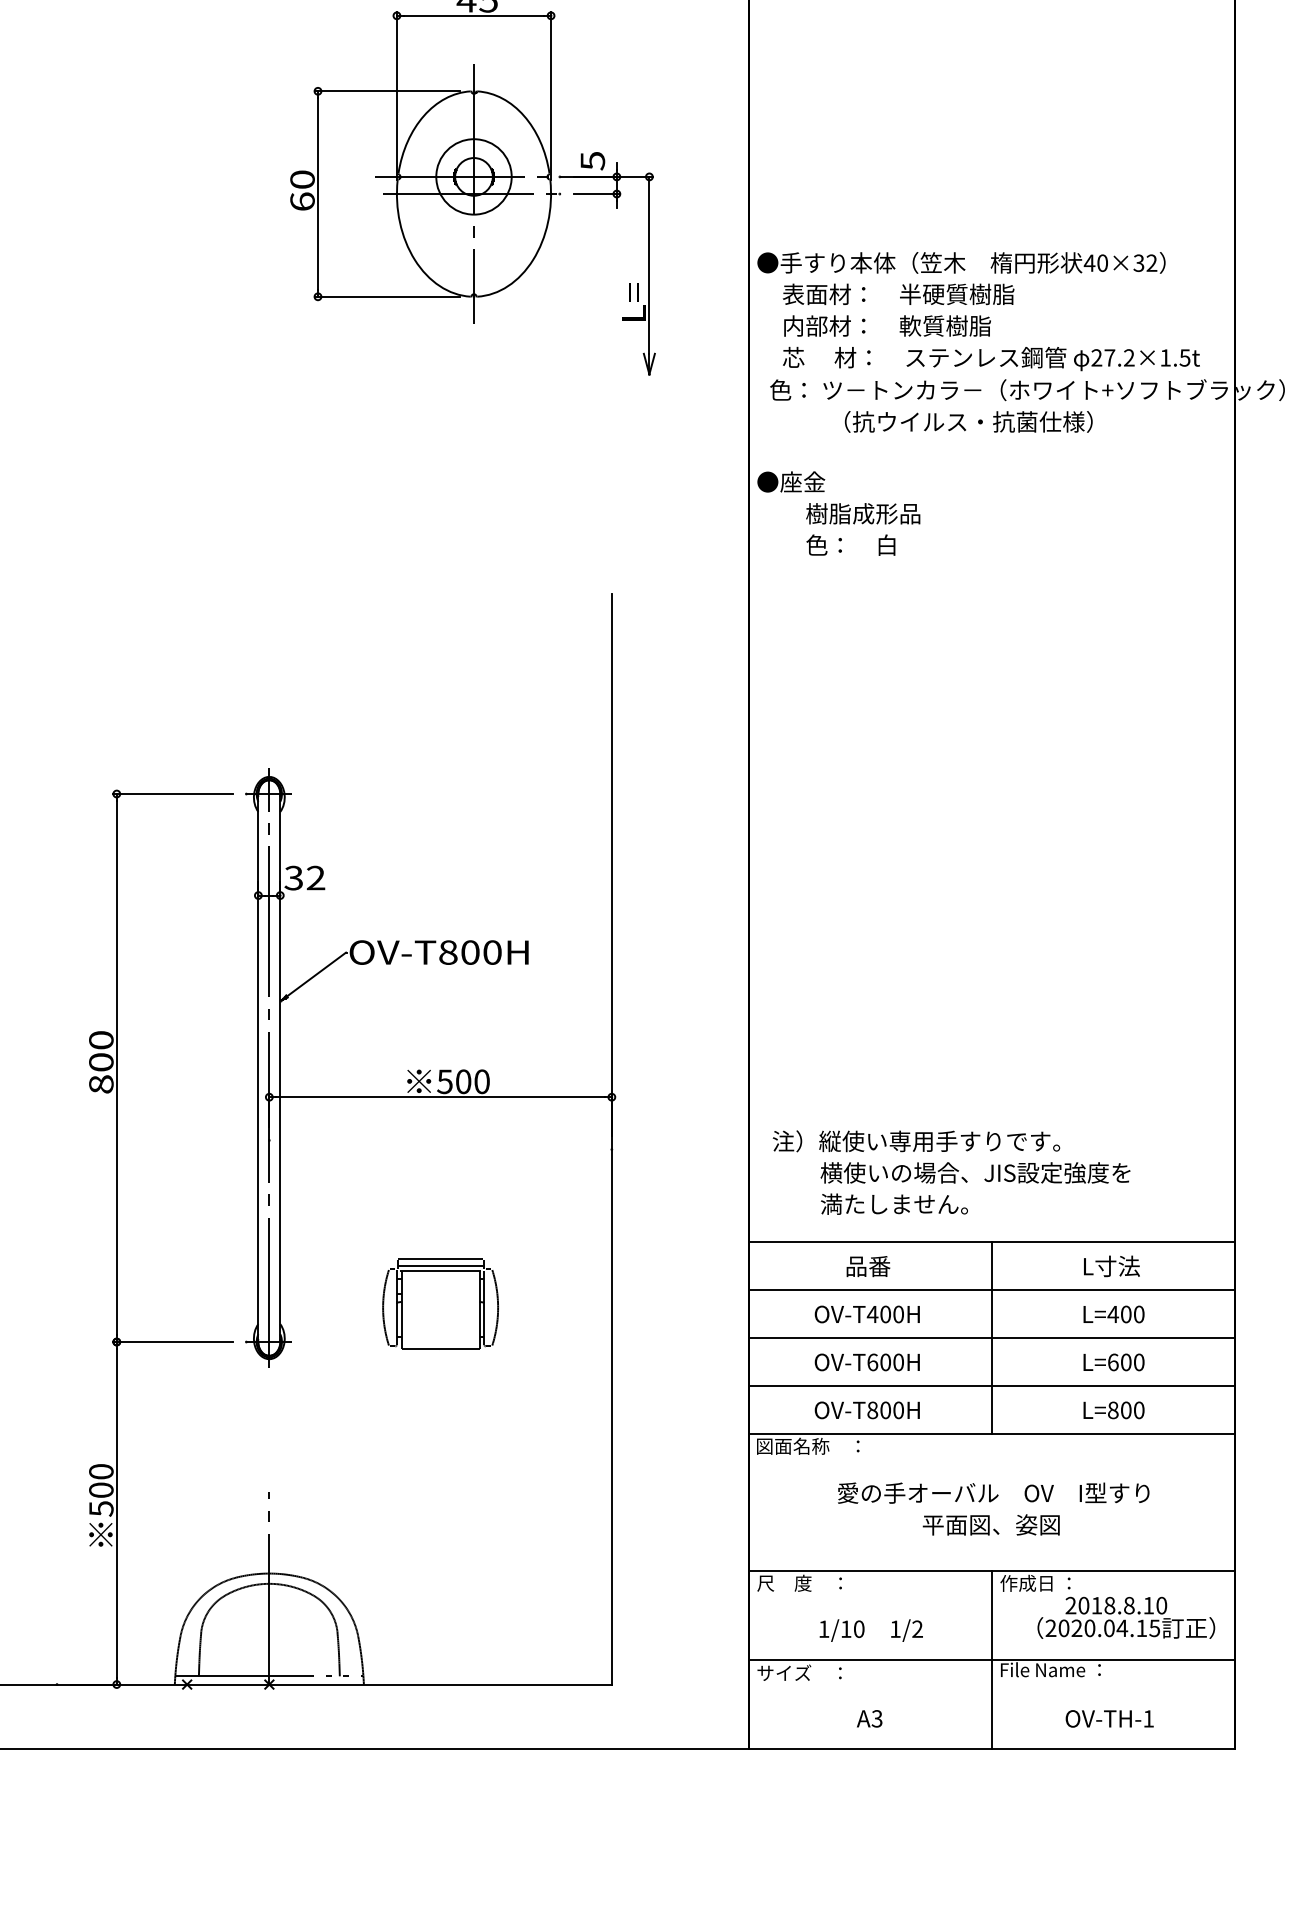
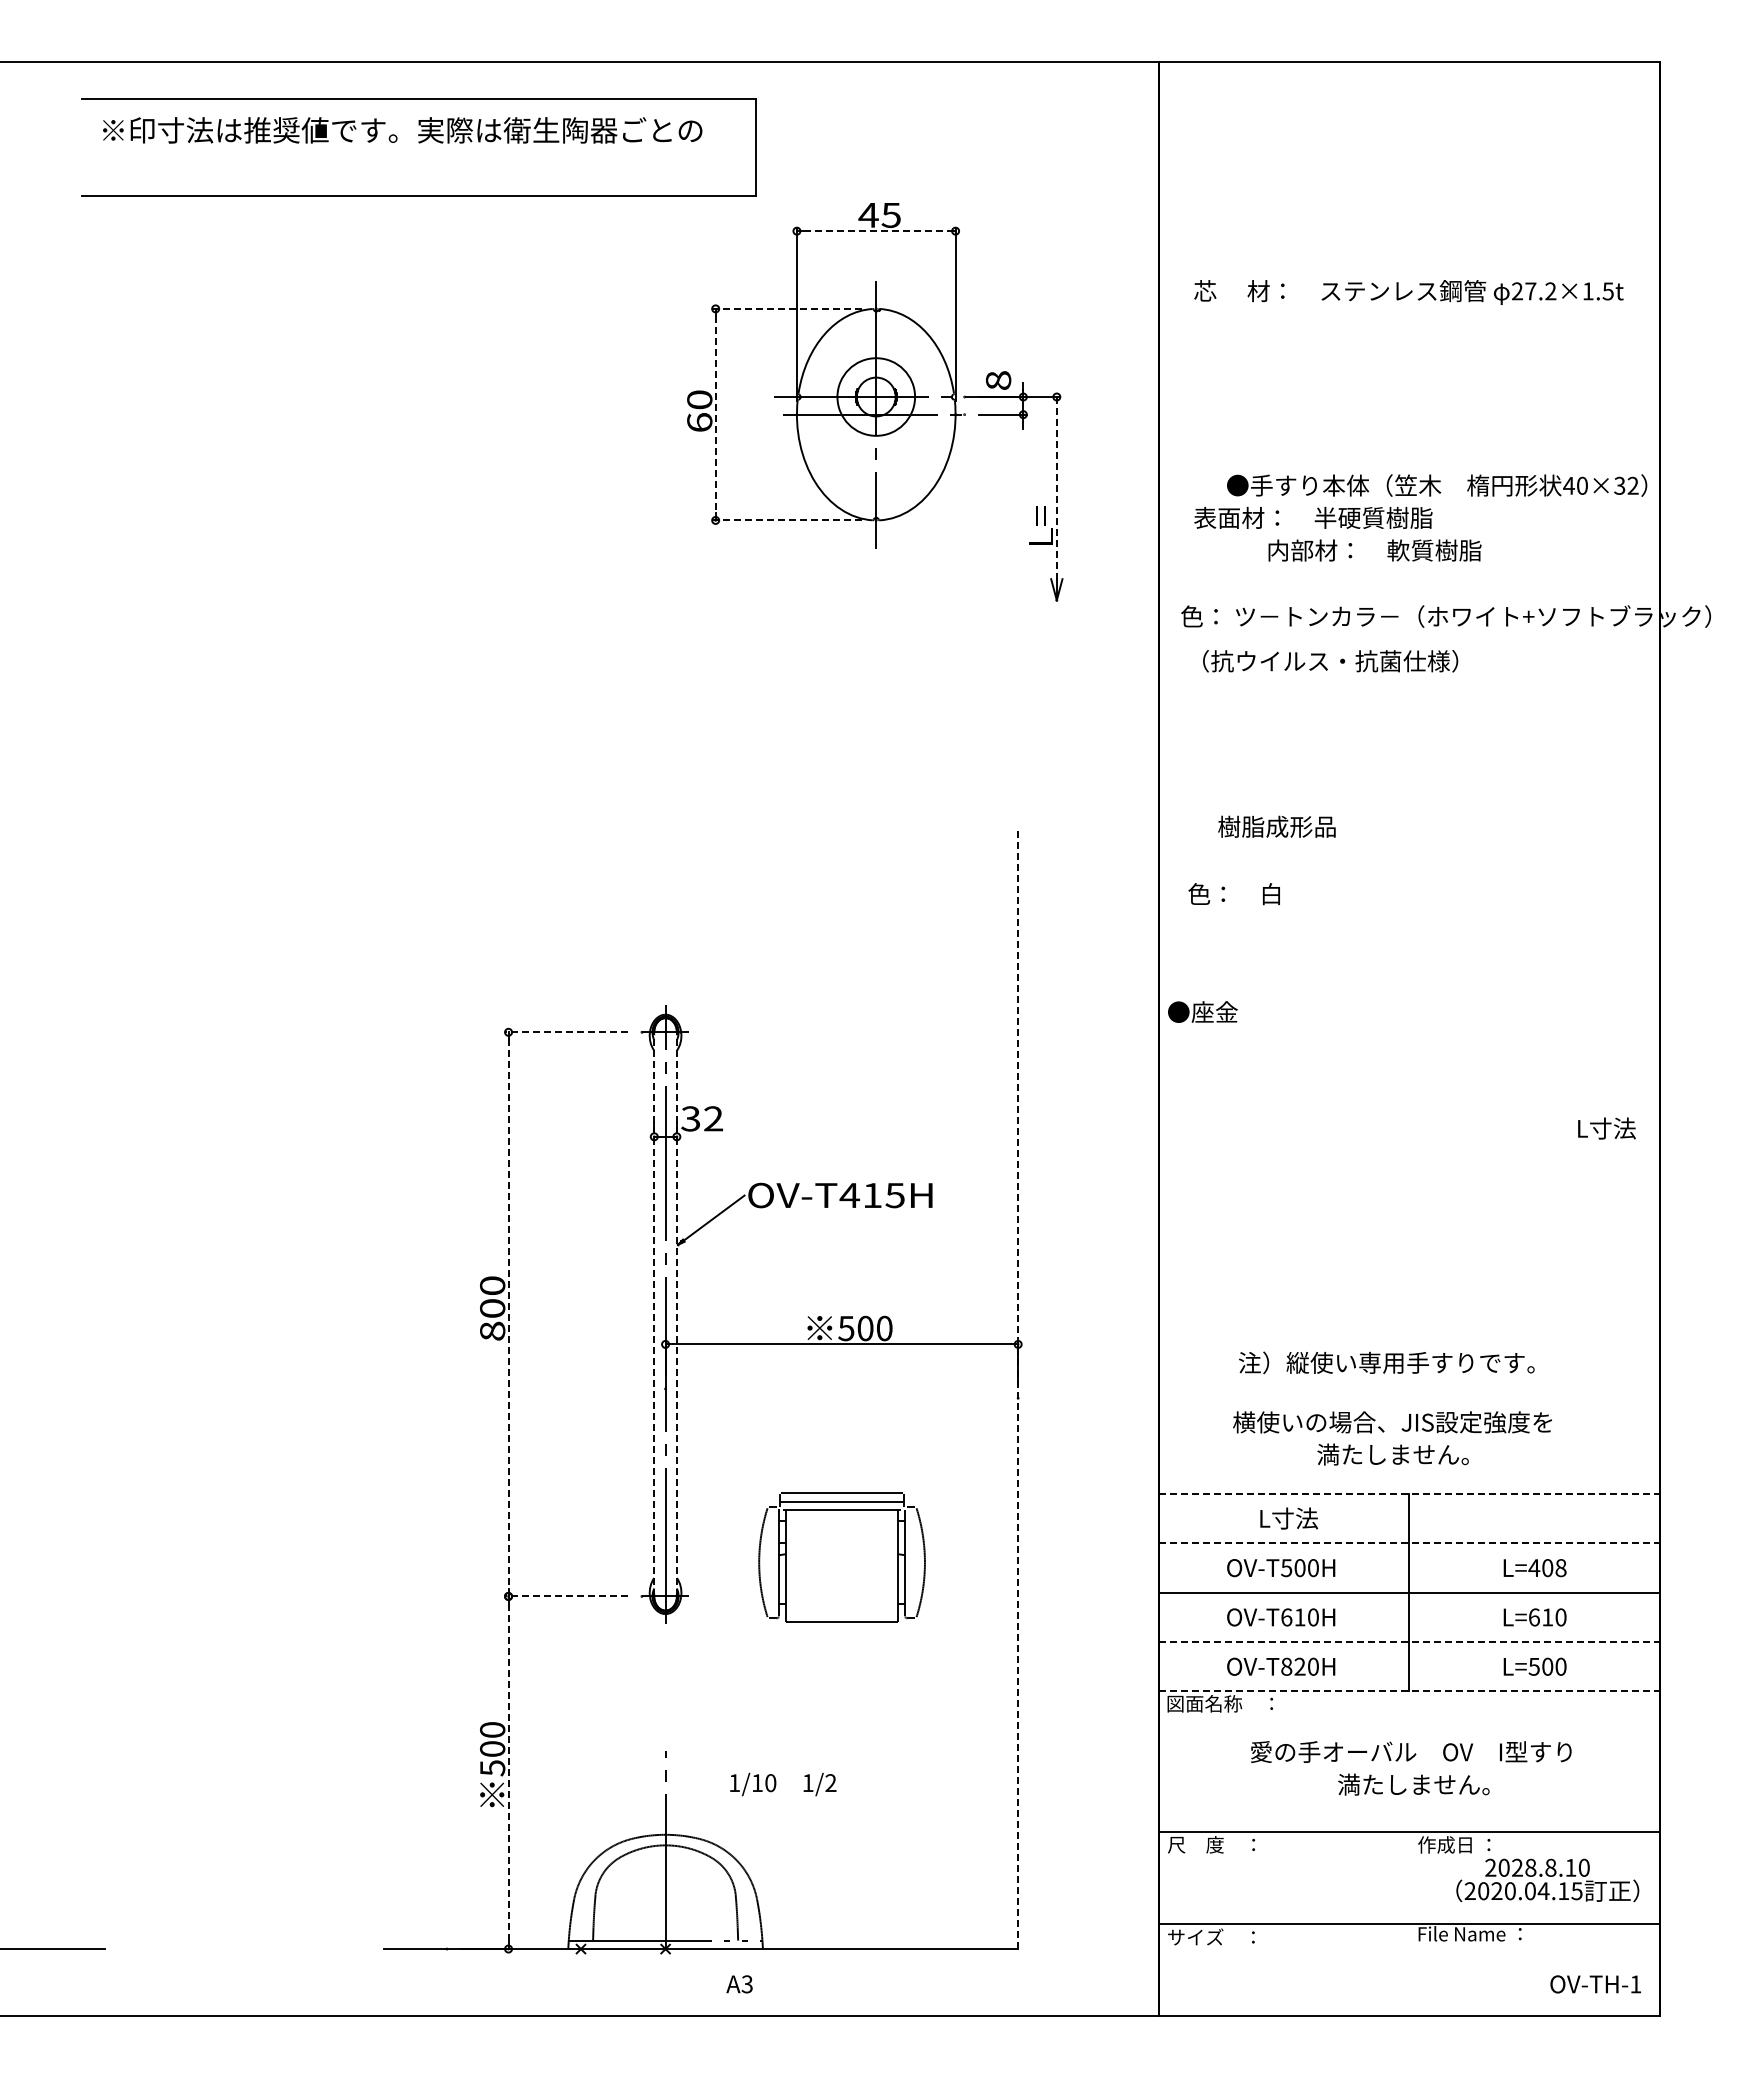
line: (474, 16) -> (876, 231), solid -> dashed
line: (386, 90) -> (786, 308), solid -> dashed
text: (592, 160) -> (998, 380), 5 -> 8
line: (317, 193) -> (715, 414), solid -> dashed
text: (961, 262) -> (1437, 485), moved
line: (649, 265) -> (1056, 488), solid -> dashed
line: (386, 296) -> (786, 520), solid -> dashed
text: (887, 326) -> (1374, 550), moved
text: (991, 359) -> (1408, 292), moved
text: (968, 422) -> (1330, 661), moved
text: (790, 481) -> (1202, 1011), moved
text: (862, 513) -> (1276, 826), moved
text: (850, 545) -> (1233, 894), moved
line: (172, 794) -> (565, 1032), solid -> dashed
text: (469, 952) -> (871, 1195), OV-T800H -> OV-T415H
line: (258, 1067) -> (654, 1313), solid -> dashed
line: (279, 1067) -> (676, 1313), solid -> dashed
line: (116, 1068) -> (508, 1314), solid -> dashed
line: (612, 1139) -> (1018, 1387), solid -> dashed
text: (916, 1141) -> (1386, 1362), moved
text: (893, 1204) -> (1392, 1454), moved
line: (991, 1242) -> (1409, 1493), solid -> dashed
text: (875, 1266) -> (1289, 1518), 品番 -> L寸法
text: (1111, 1266) -> (1606, 1128), moved
line: (991, 1290) -> (1409, 1543), solid -> dashed
part: (440, 1304) -> (841, 1557), size x1.4
text: (1138, 1313) -> (1560, 1567), L=400 -> L=408
text: (872, 1314) -> (1286, 1568), OV-T400H -> OV-T500H
line: (172, 1342) -> (565, 1596), solid -> dashed
text: (885, 1362) -> (1299, 1617), OV-T600H -> OV-T610H
text: (1126, 1362) -> (1547, 1617), L=600 -> L=610
line: (991, 1385) -> (1409, 1641), solid -> dashed
text: (885, 1410) -> (1299, 1666), OV-T800H -> OV-T820H
text: (1112, 1410) -> (1533, 1666), L=800 -> L=500
line: (991, 1434) -> (1409, 1691), solid -> dashed
line: (116, 1514) -> (508, 1773), solid -> dashed
text: (995, 1524) -> (1413, 1784), 平面図、姿図 -> 満たしません。
text: (1096, 1605) -> (1517, 1867), 2018.8.10 -> 2028.8.10
text: (871, 1630) -> (783, 1784), moved
line: (991, 1659) -> (1409, 1923), removed
text: (869, 1718) -> (739, 1984), moved
text: (1109, 1718) -> (1595, 1984), moved

